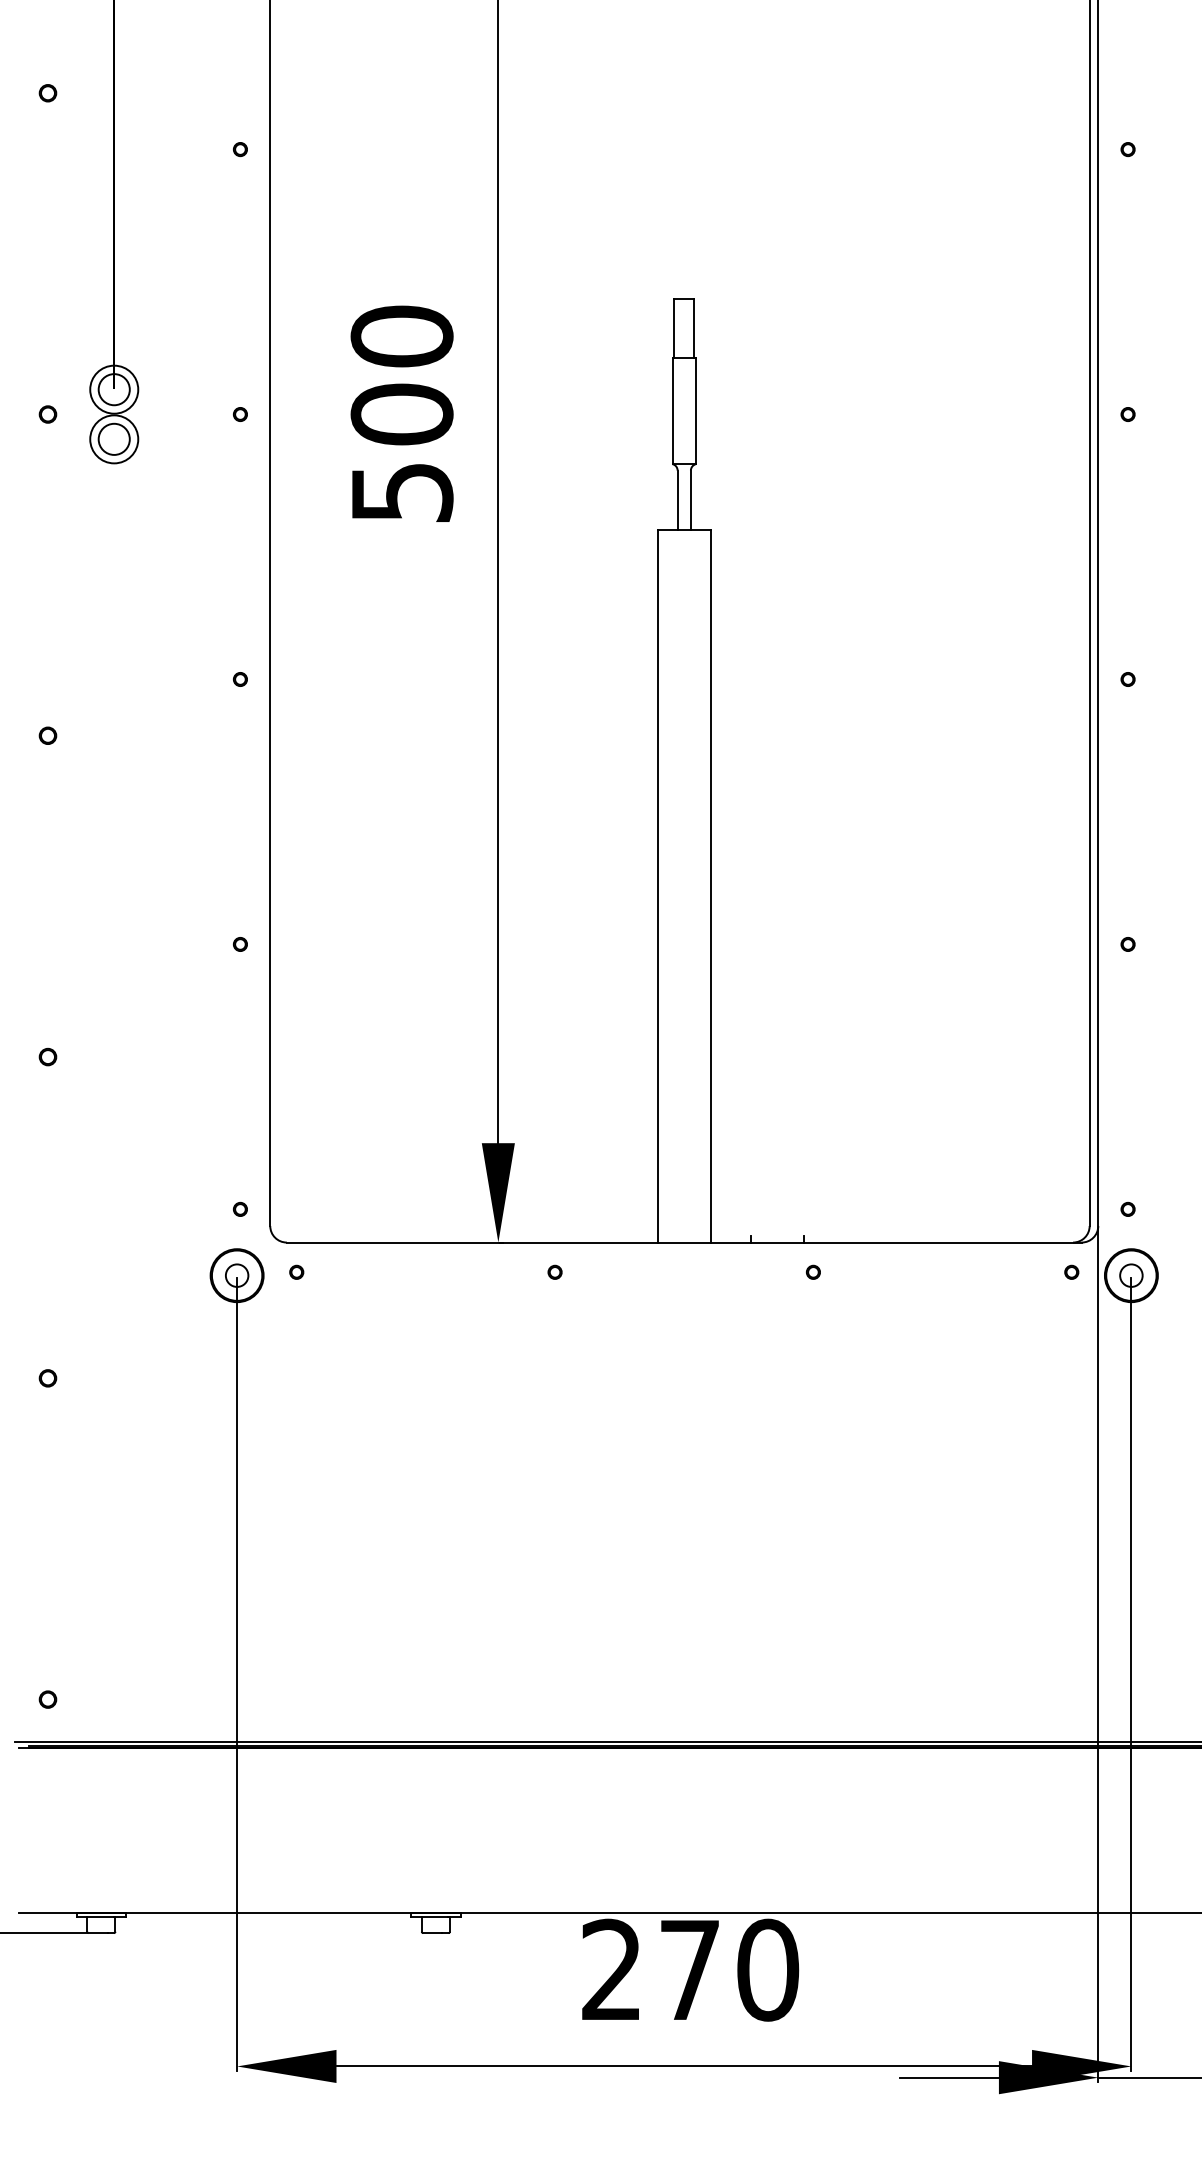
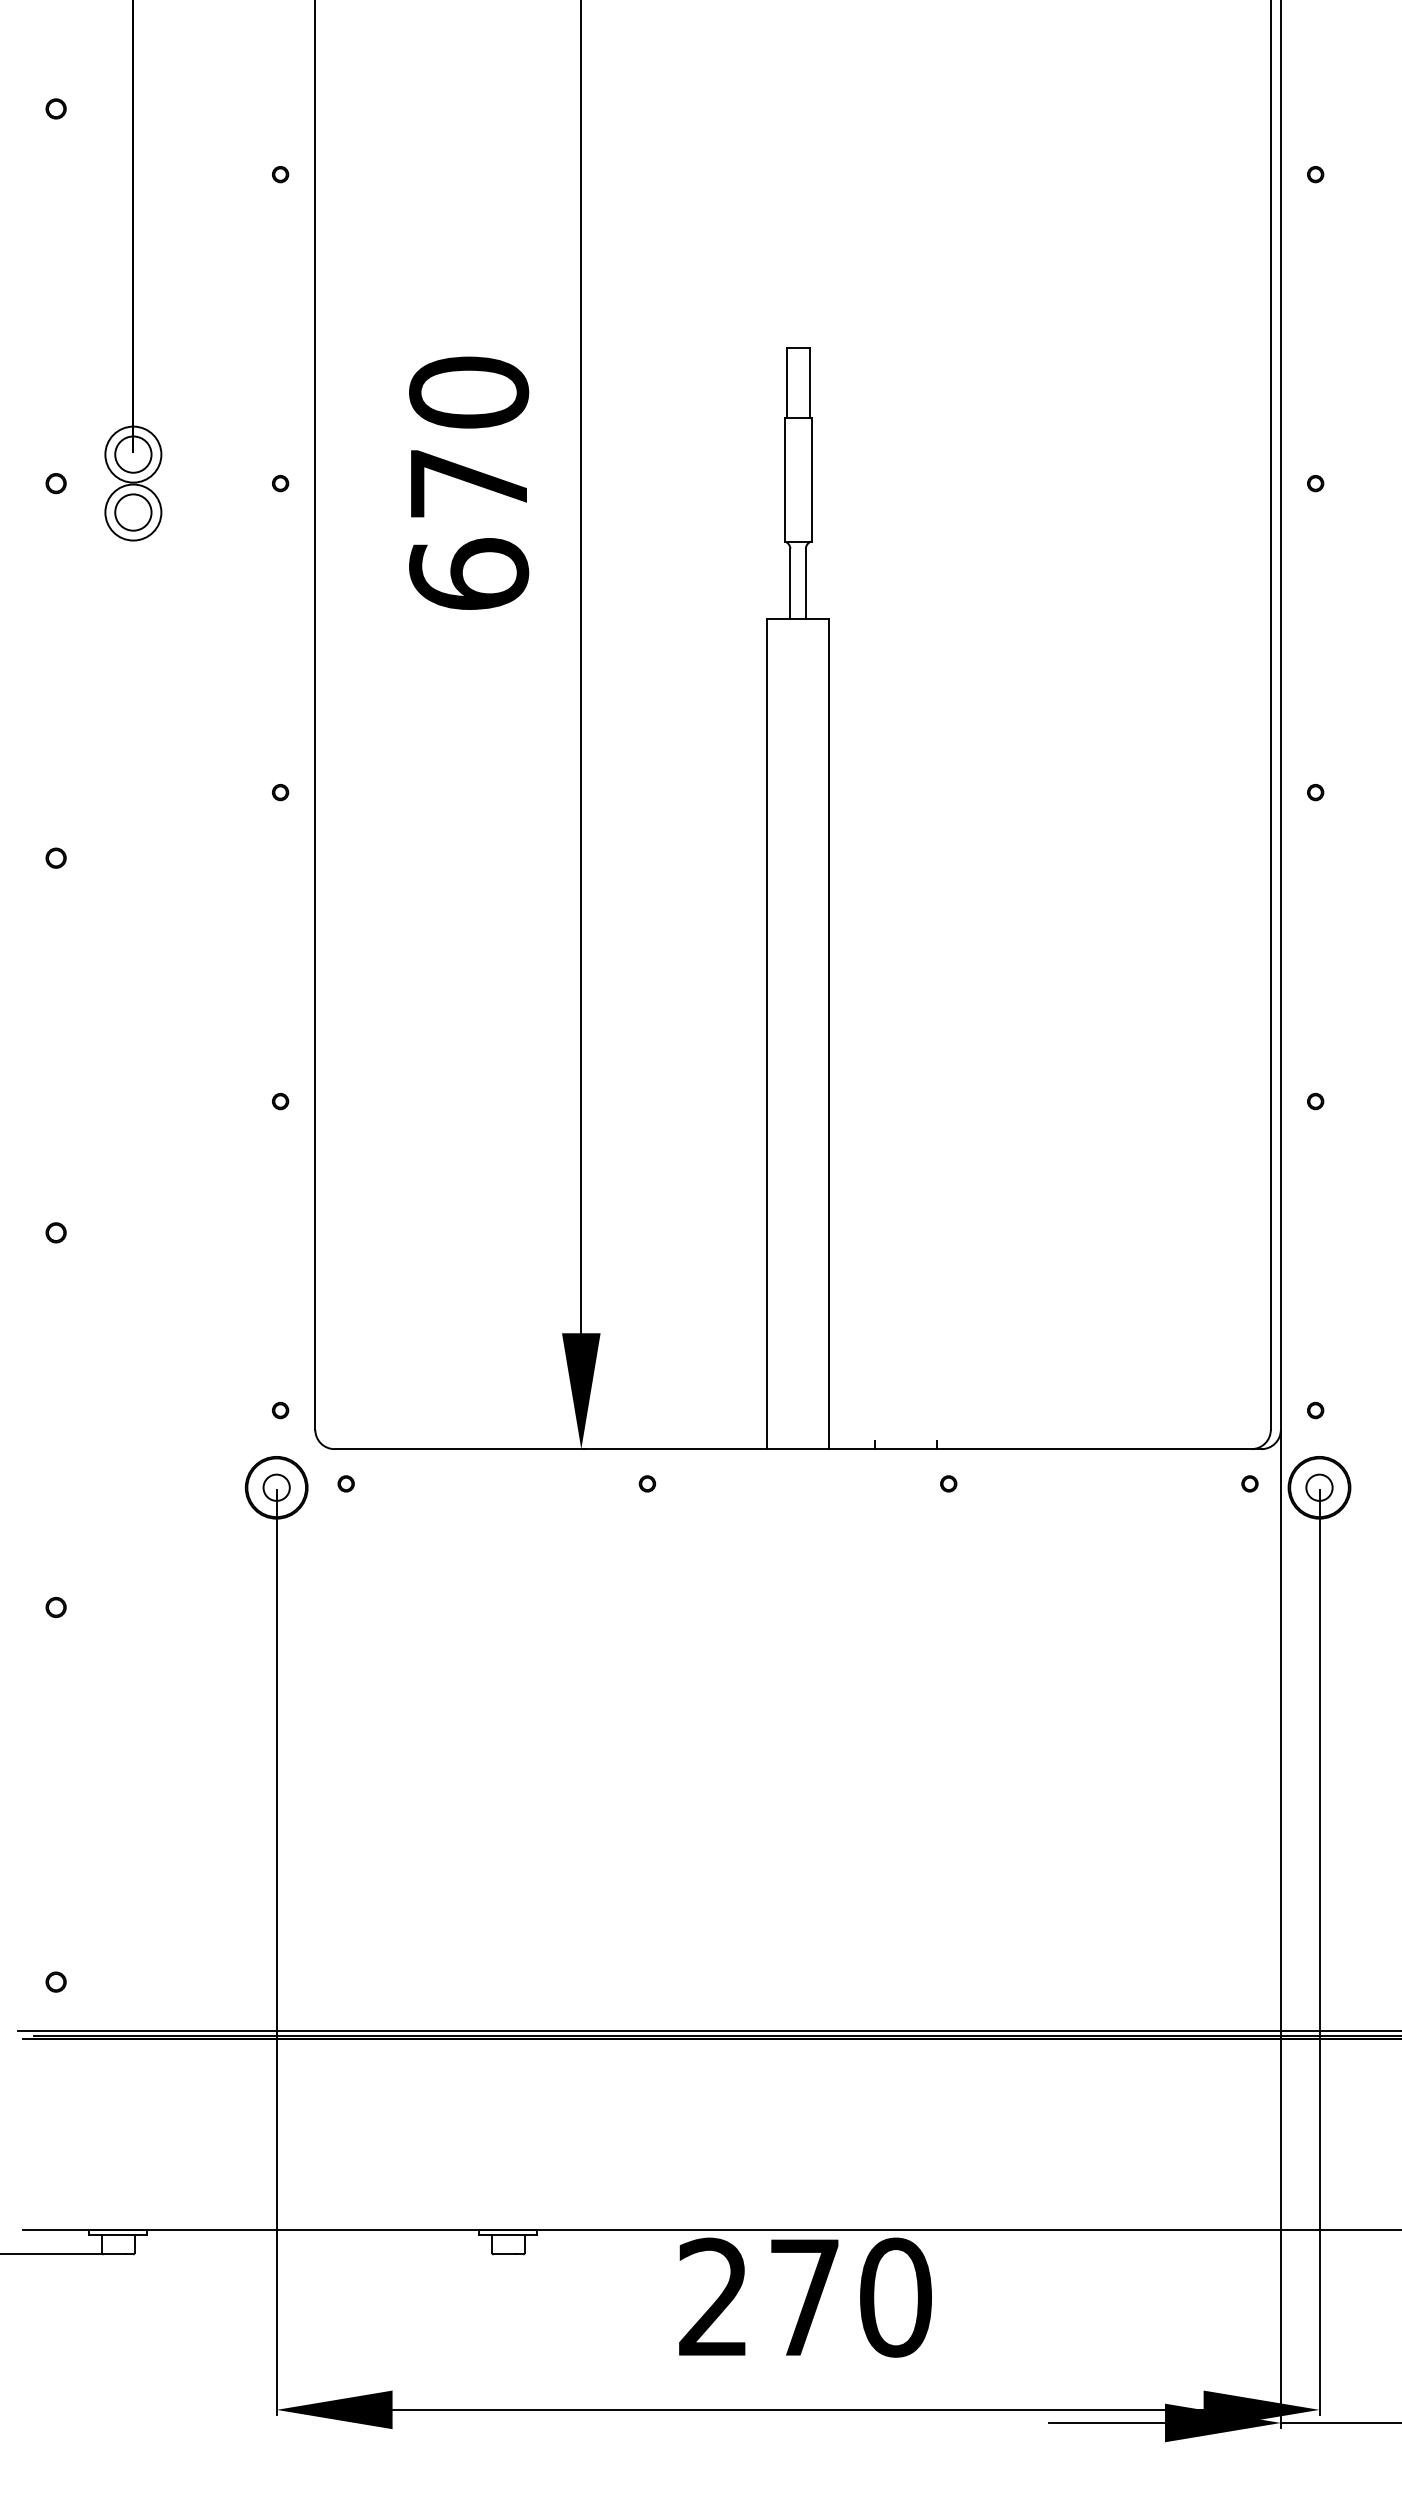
text: (401, 452) -> (468, 527), 500 -> 670

